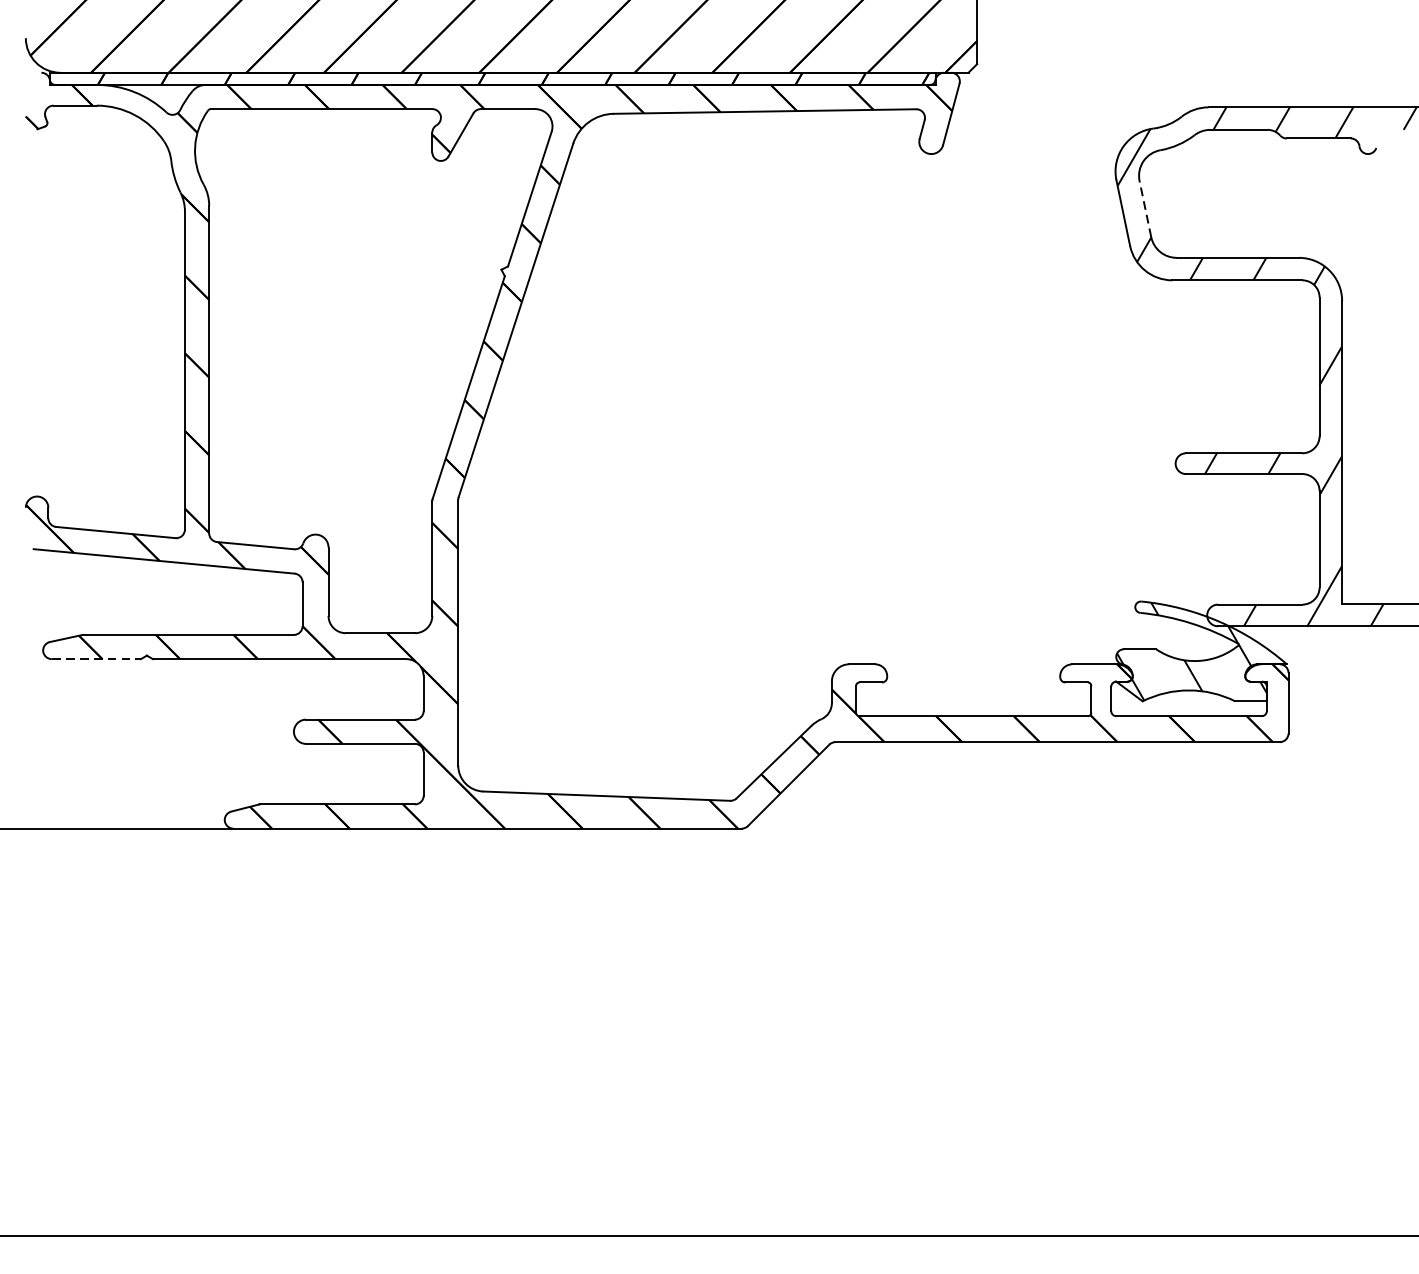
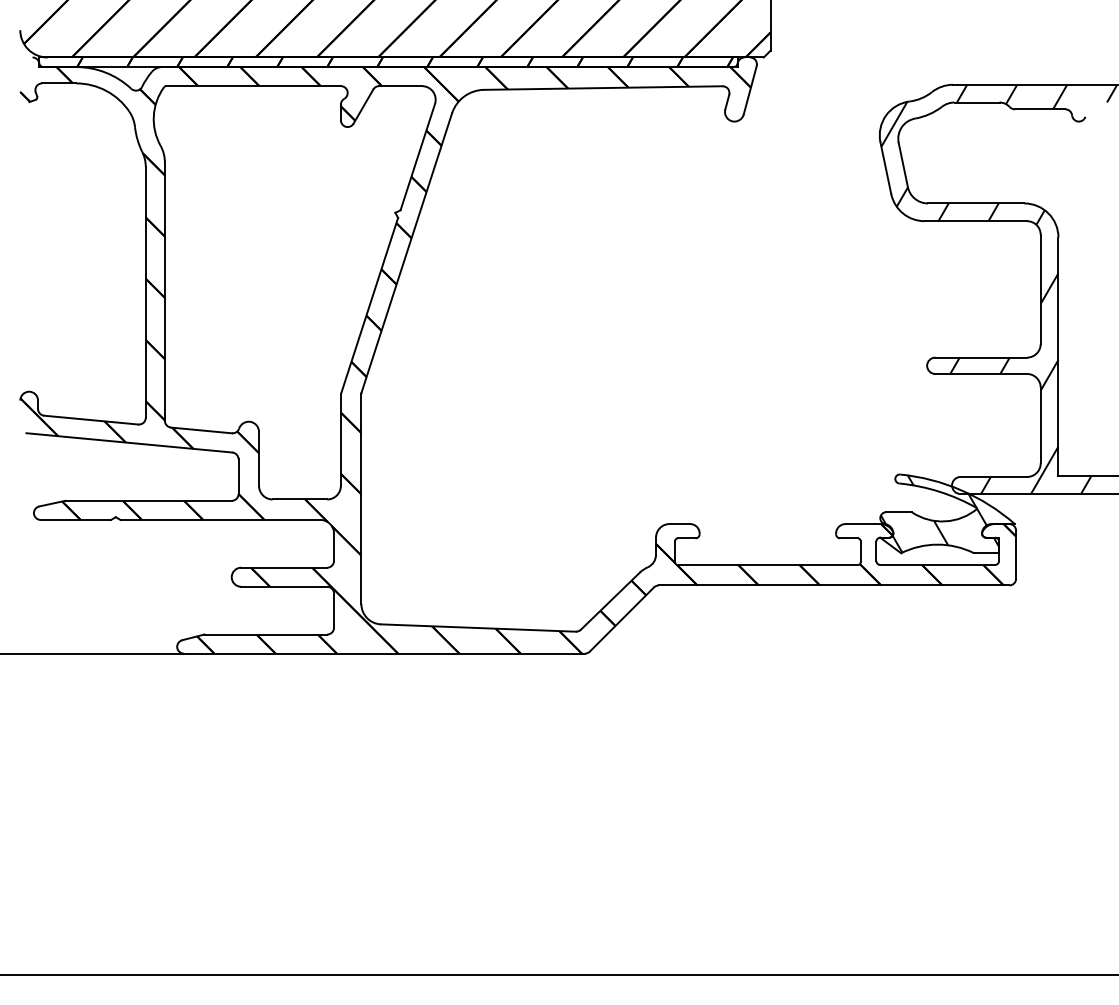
line: (1145, 209) -> (903, 165), dashed -> solid
line: (97, 658) -> (76, 519), dashed -> solid

